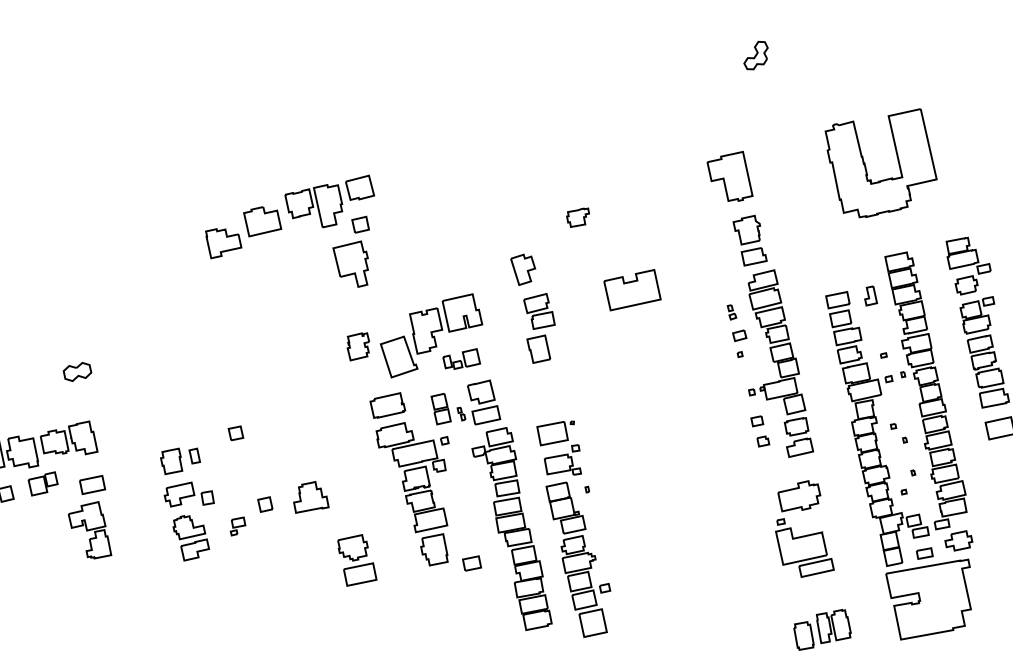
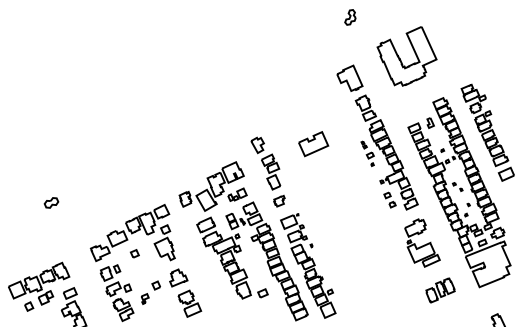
part: (866, 162) -> (400, 58), moved
part: (577, 215) -> (279, 200), moved
part: (294, 218) -> (132, 233), moved
part: (77, 371) -> (51, 202), moved
part: (356, 560) -> (189, 303), moved

